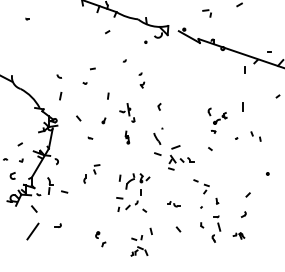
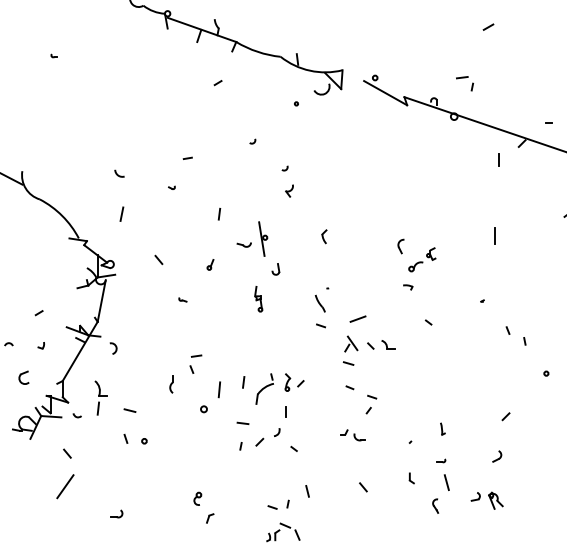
part: (206, 13) -> (463, 83), moved
part: (127, 112) -> (258, 247), size x1.43
part: (217, 120) -> (416, 264), moved
part: (255, 136) -> (514, 335), moved
part: (157, 141) -> (320, 307), size x0.71
part: (103, 185) -> (209, 397), added
part: (201, 186) -> (361, 399), moved
part: (67, 205) -> (135, 438), added
part: (33, 222) -> (66, 473), size x0.71
part: (57, 225) -> (115, 514), moved
part: (238, 235) -> (486, 499), size x1.43

